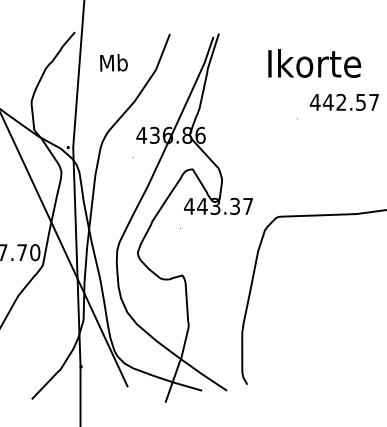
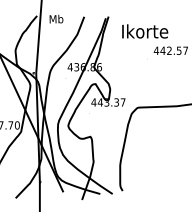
text: (113, 61) -> (56, 18), moved
text: (315, 63) -> (145, 31), moved

